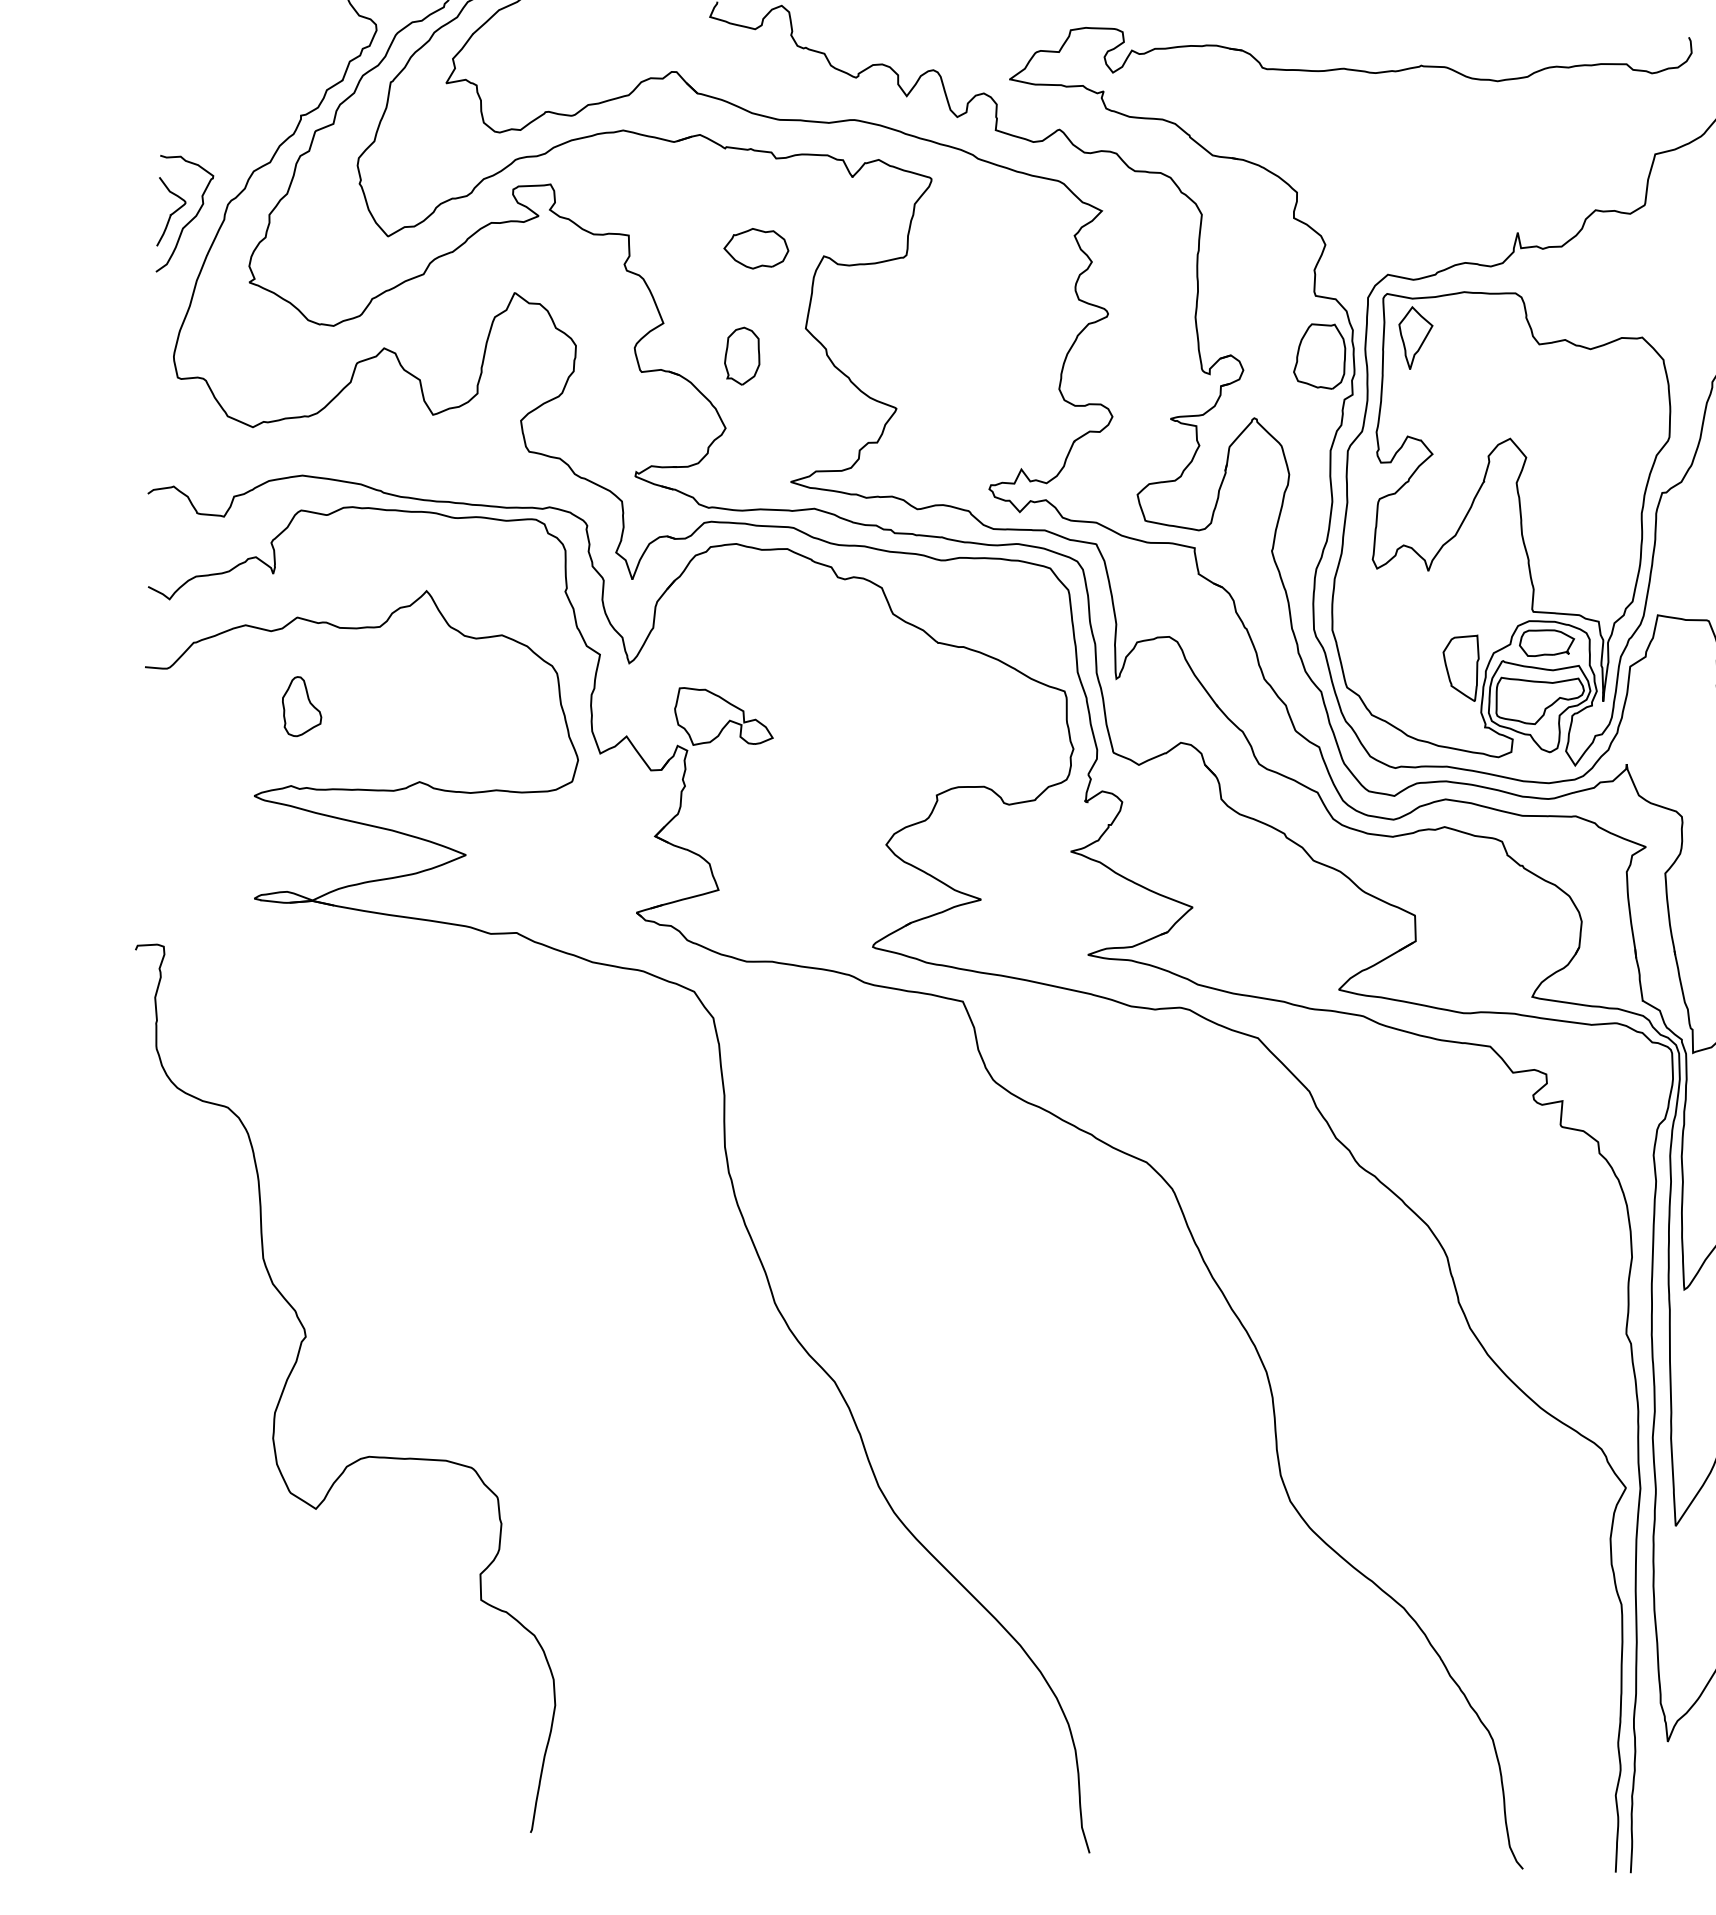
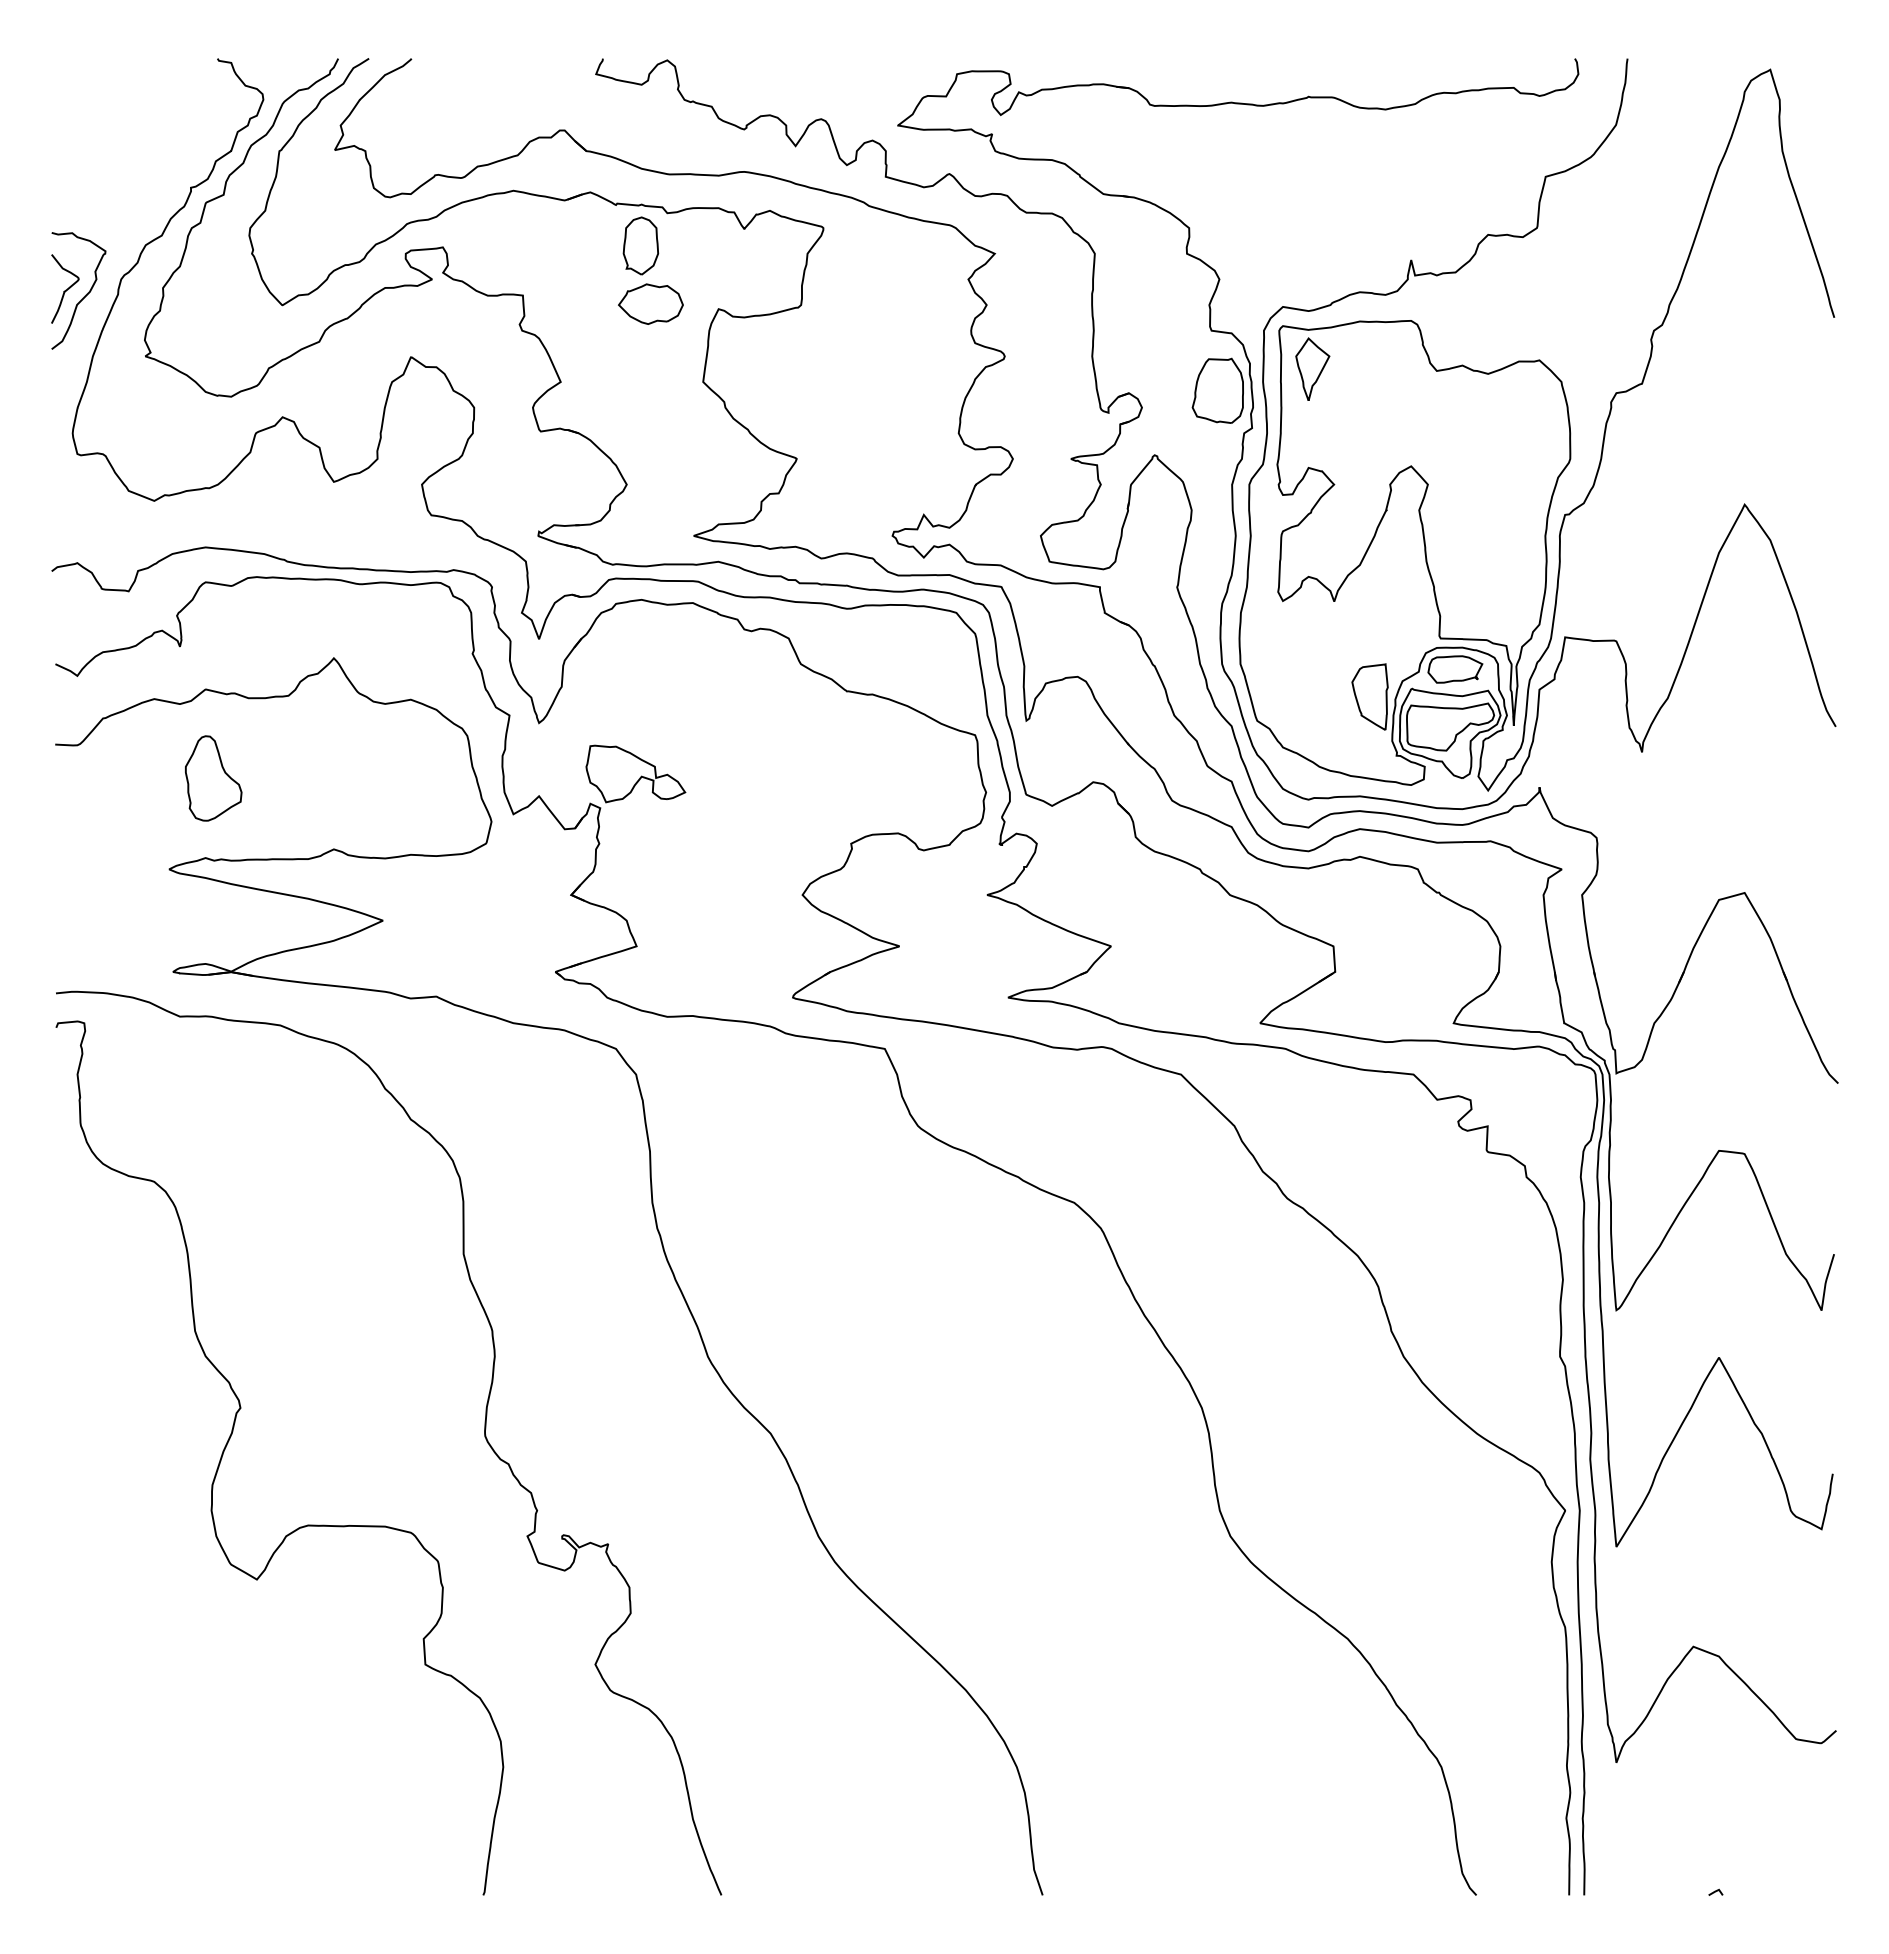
part: (742, 355) -> (640, 245), moved
part: (301, 706) -> (213, 778), size x1.43
curve: (548, 1375) -> (484, 1437), added

